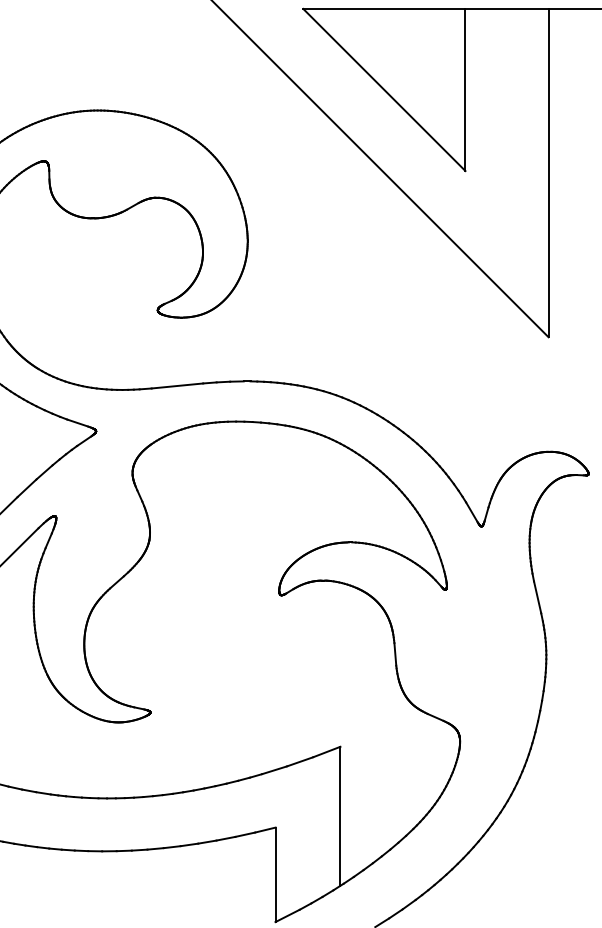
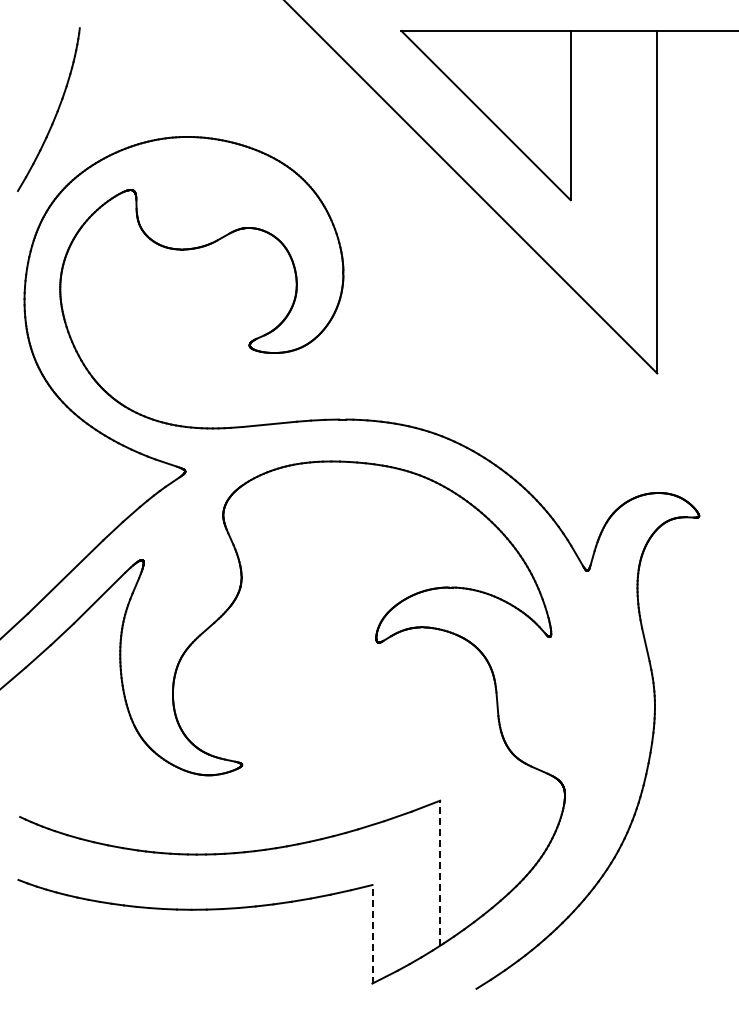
line: (340, 816) -> (440, 873), solid -> dashed
line: (275, 874) -> (372, 933), solid -> dashed

